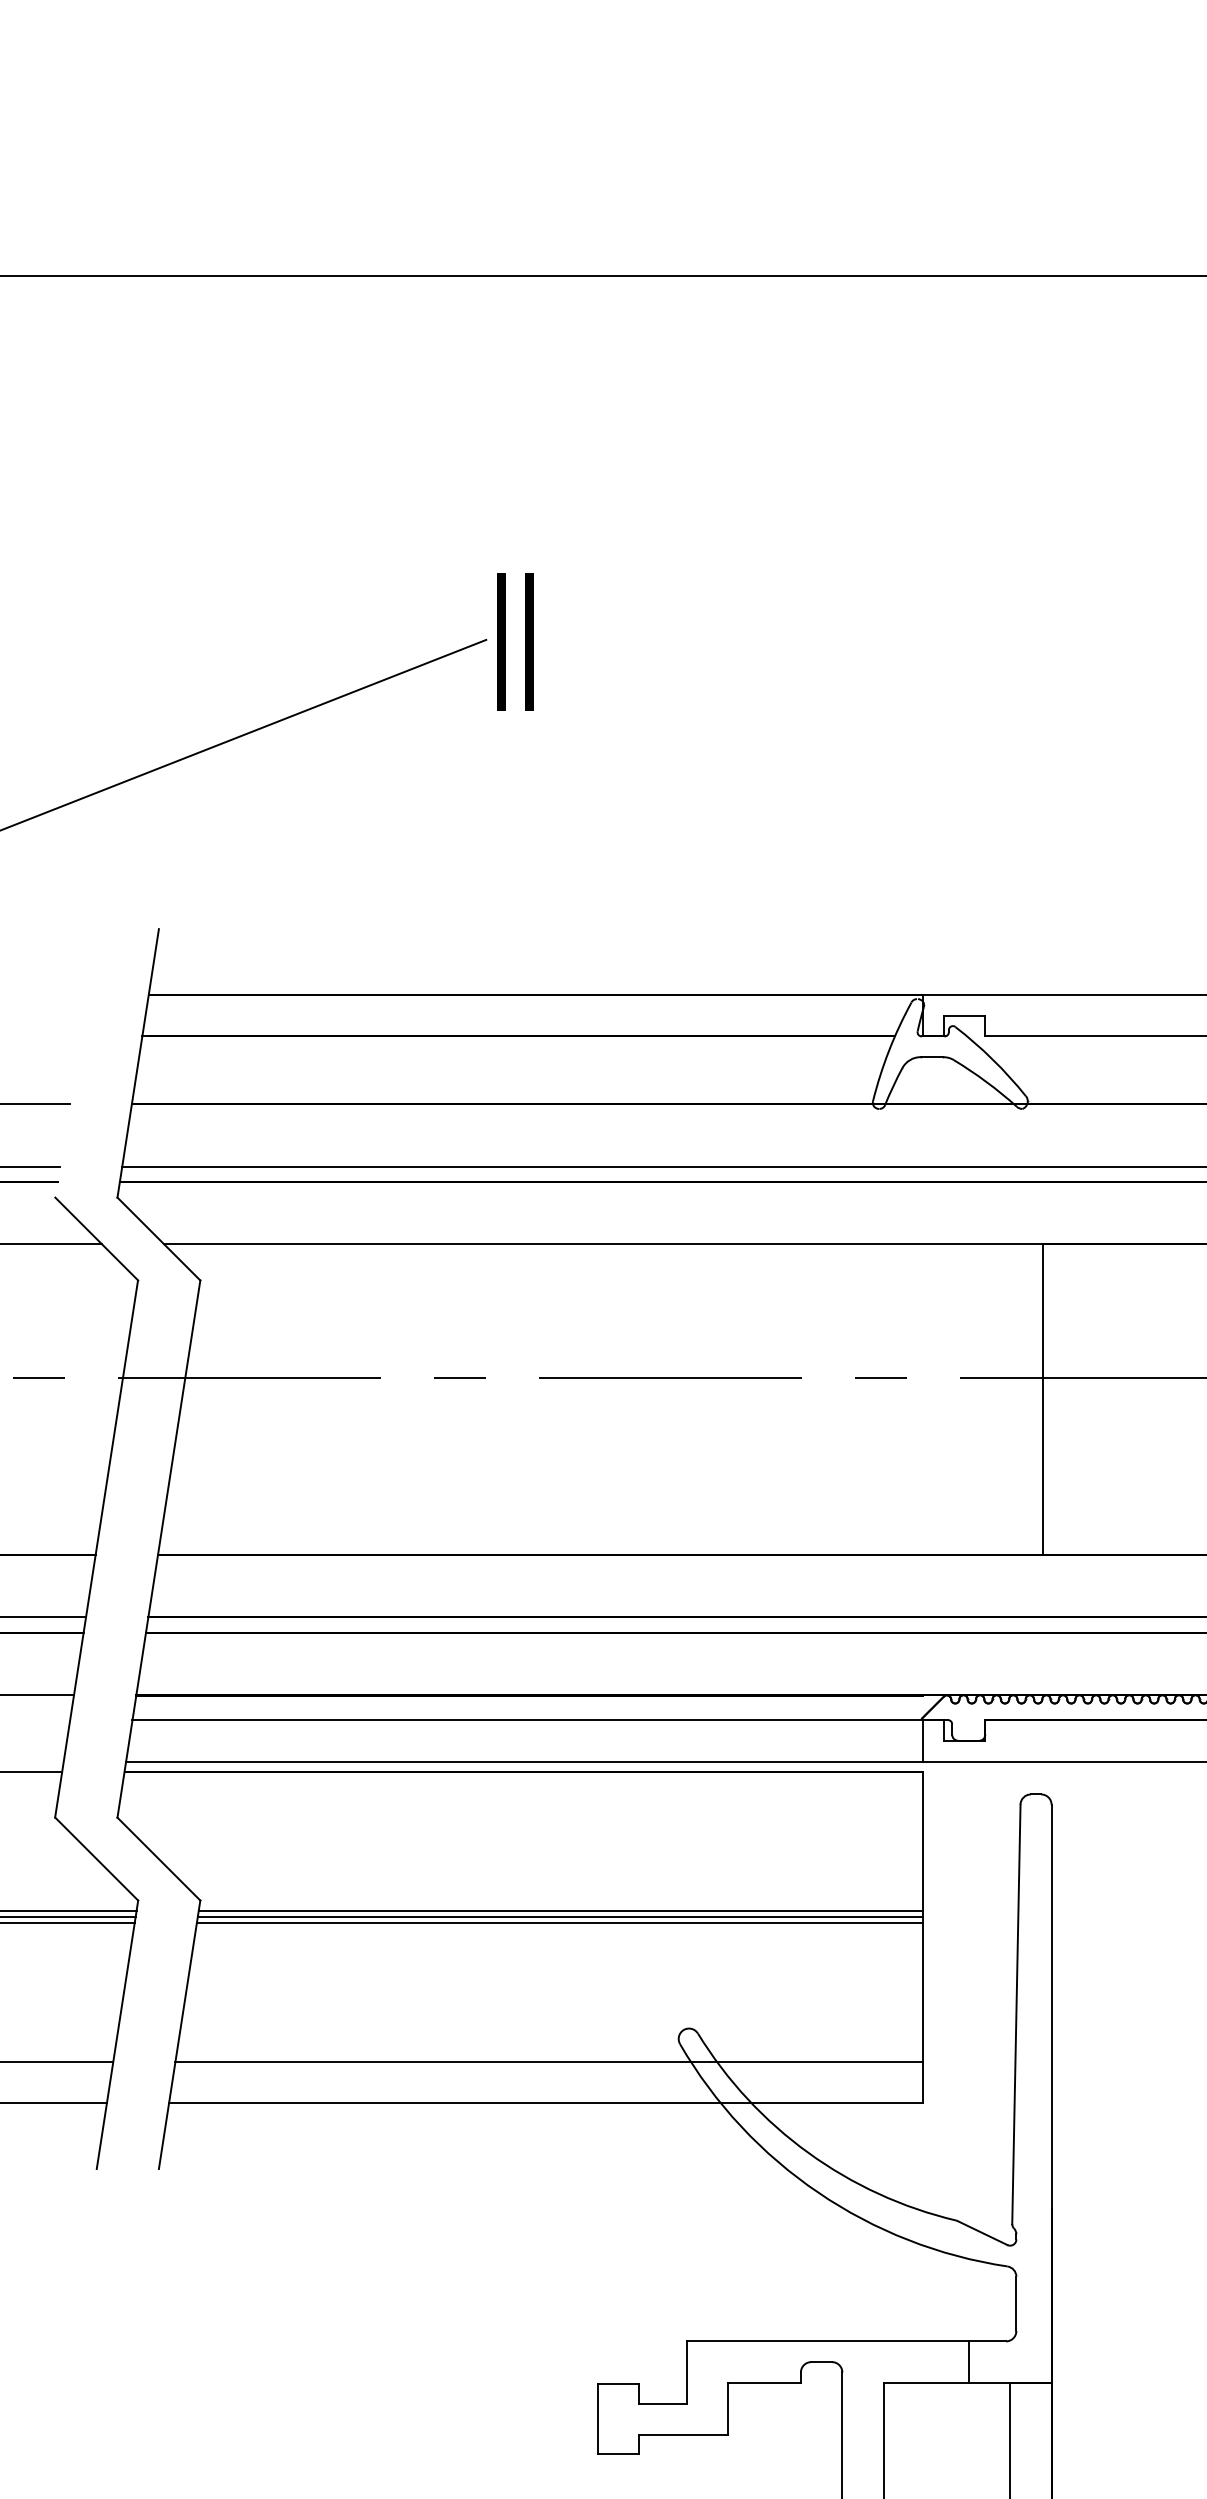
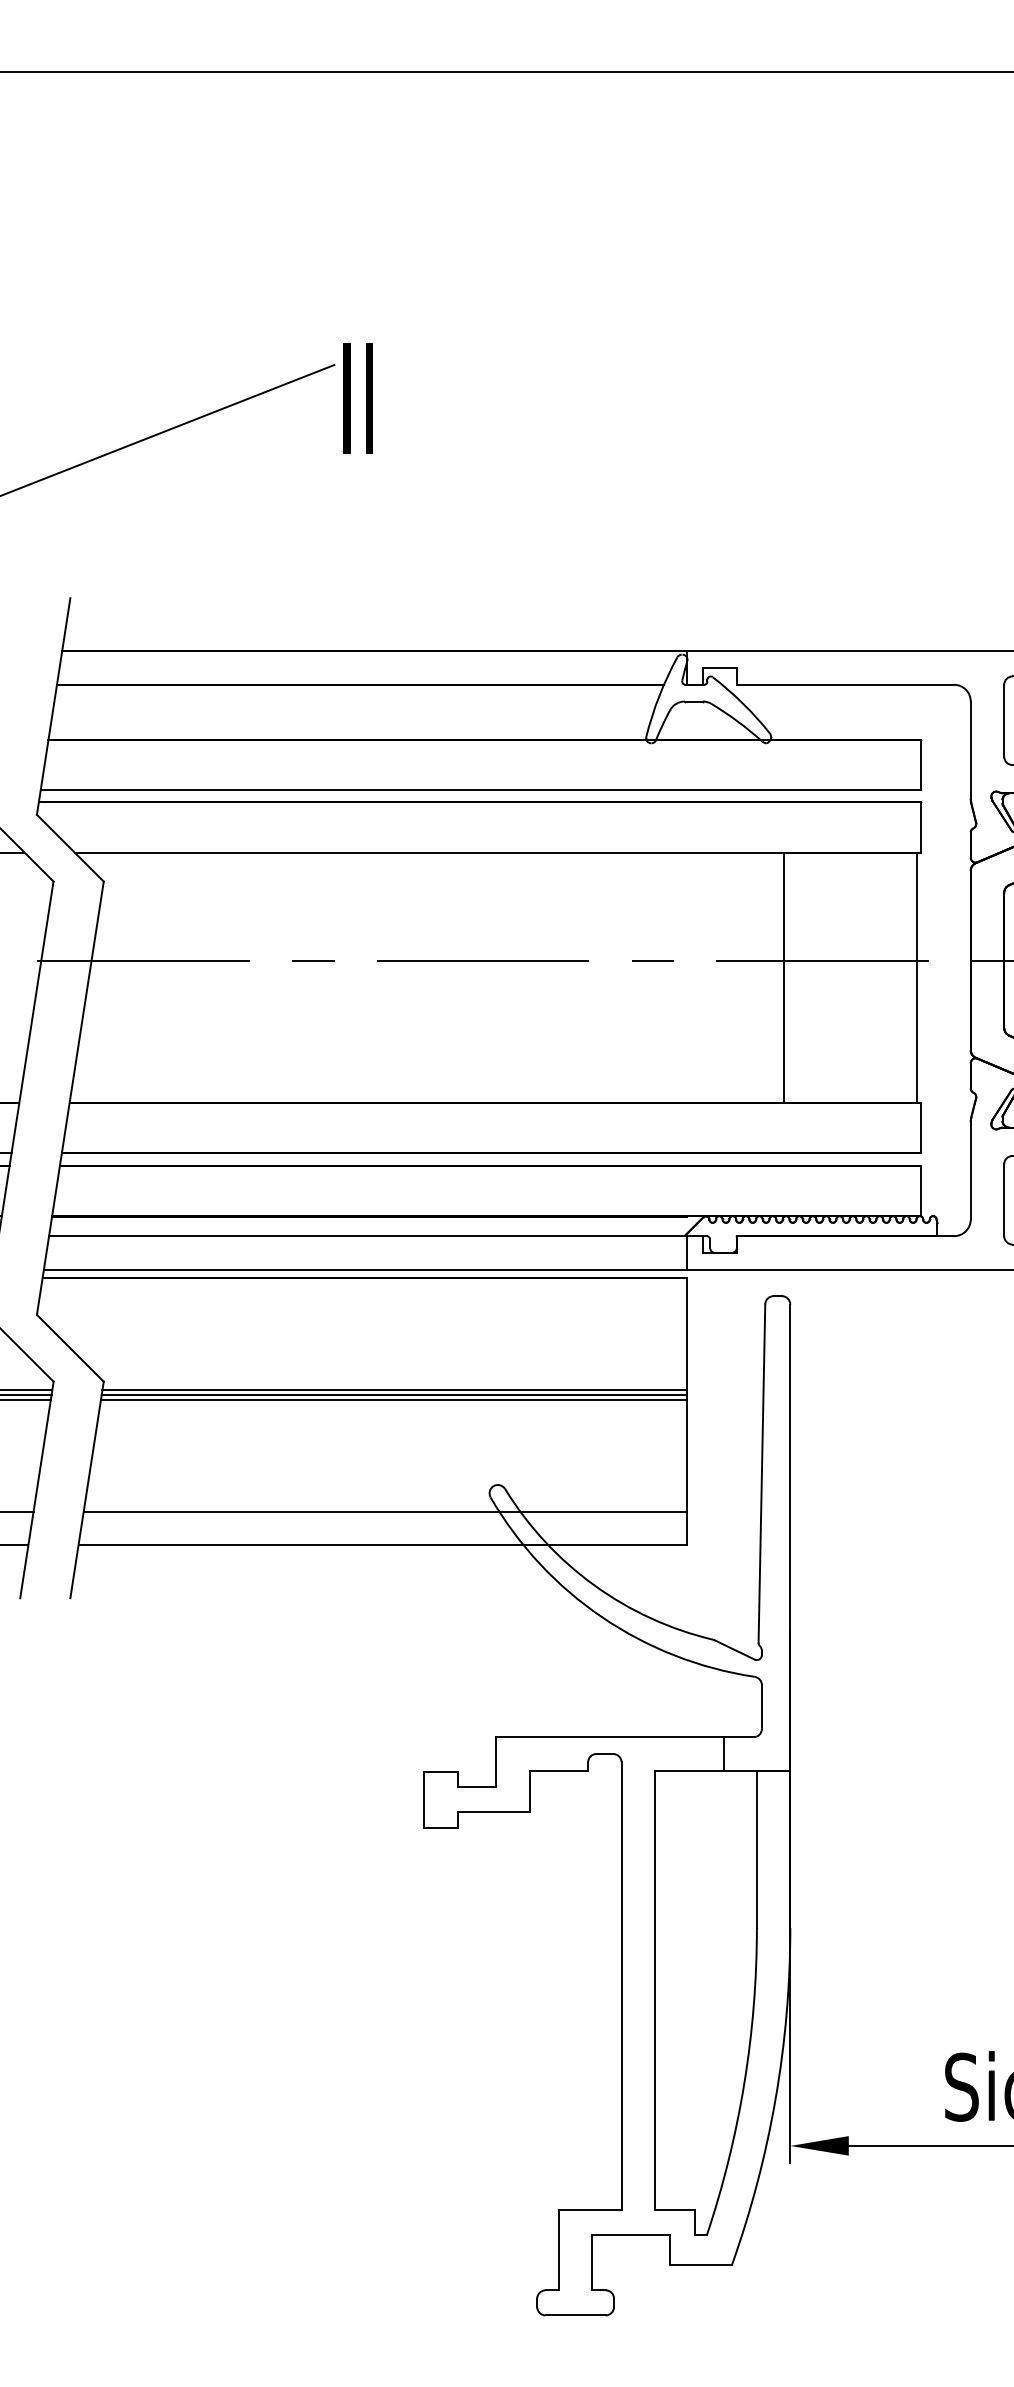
text: (514, 641) -> (357, 398), moved

